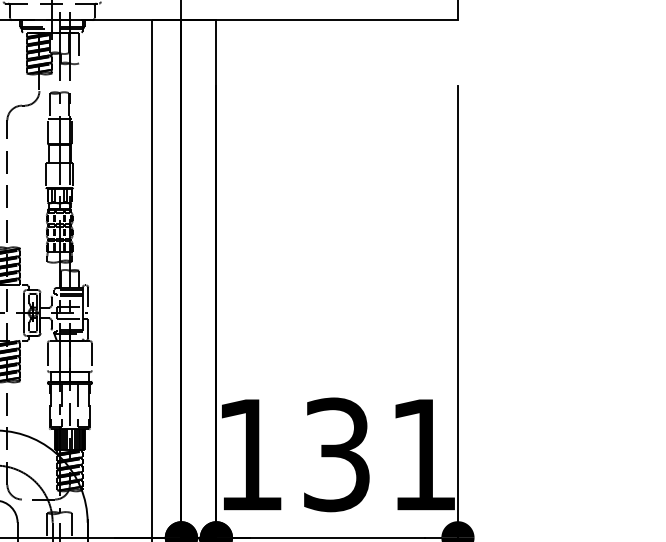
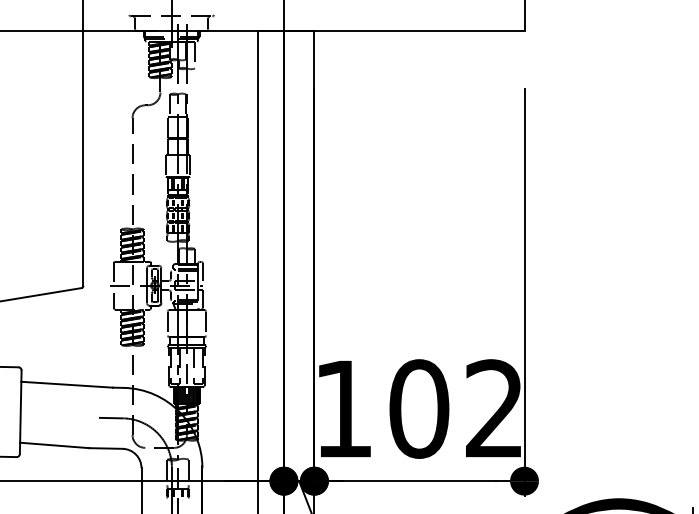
text: (378, 454) -> (455, 408), 131 -> 102

